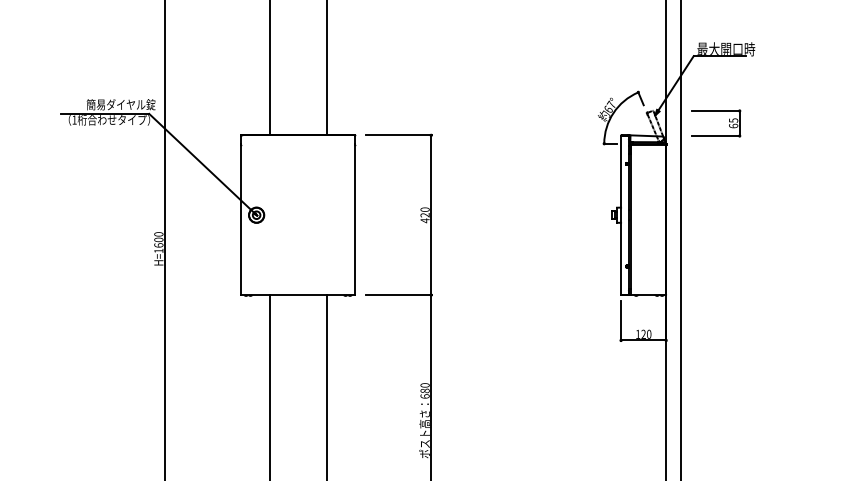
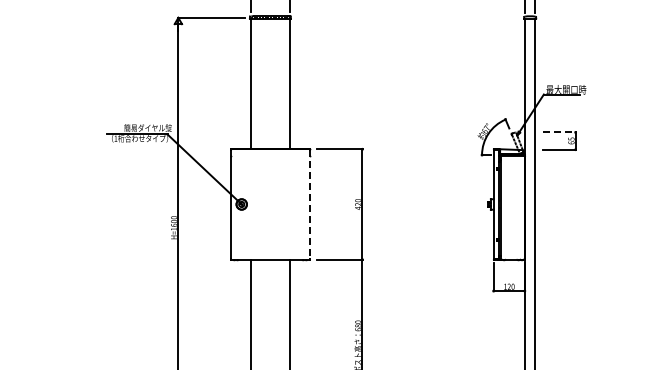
line: (716, 111) -> (559, 132), solid -> dashed
line: (354, 215) -> (309, 204), solid -> dashed

